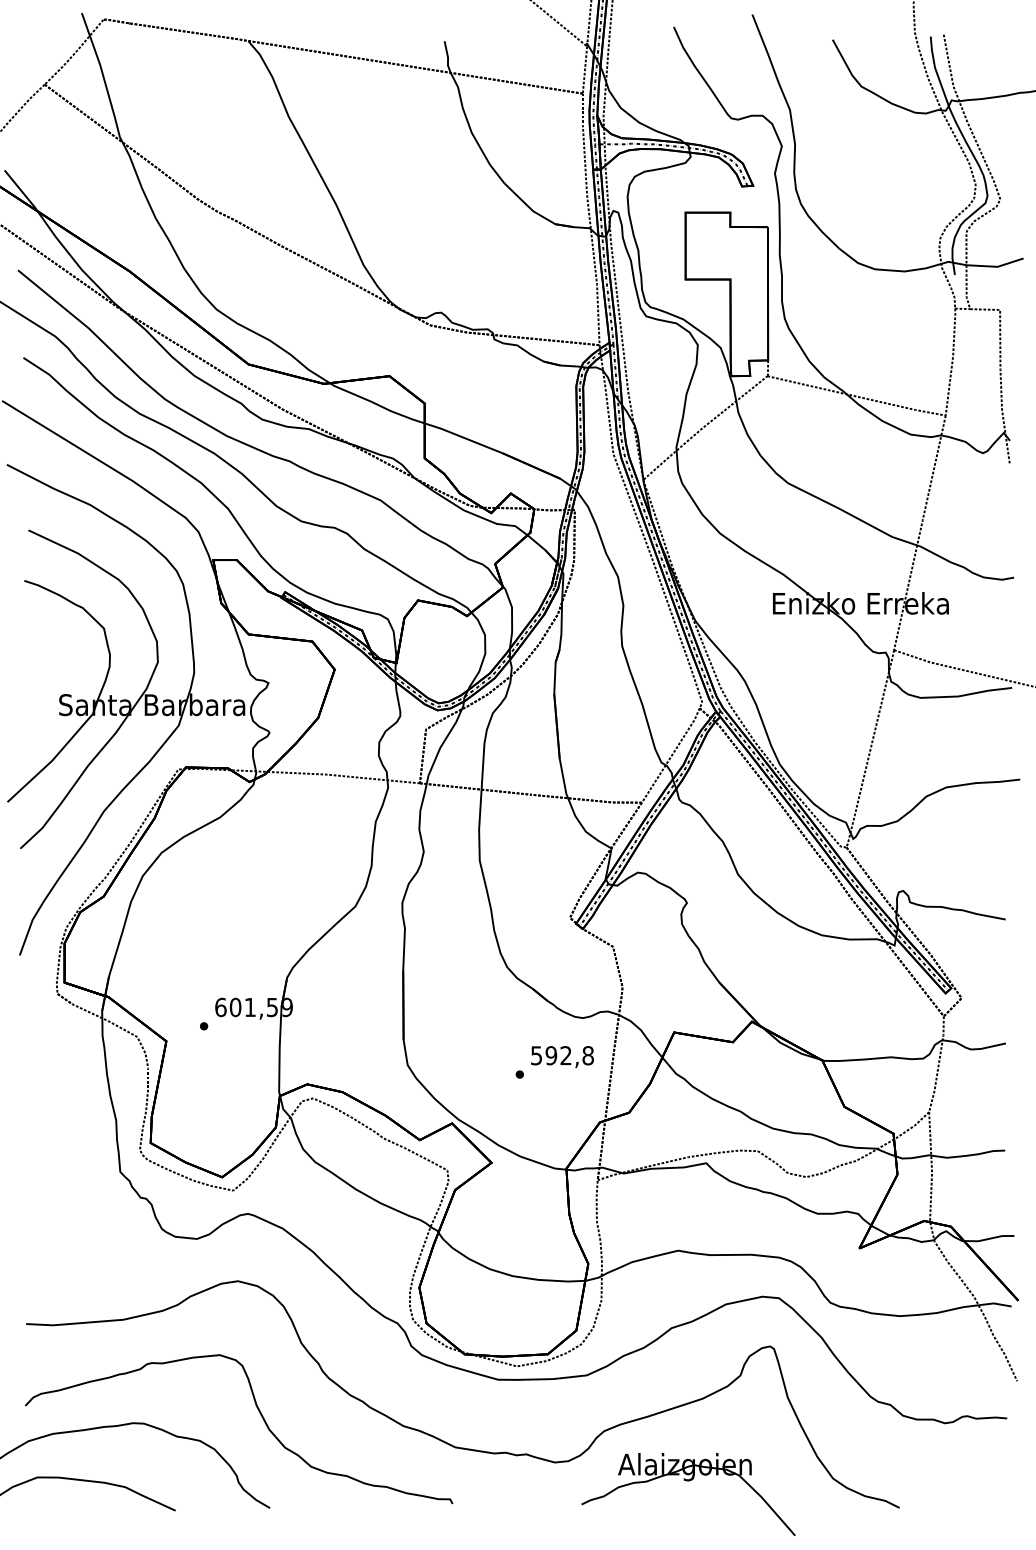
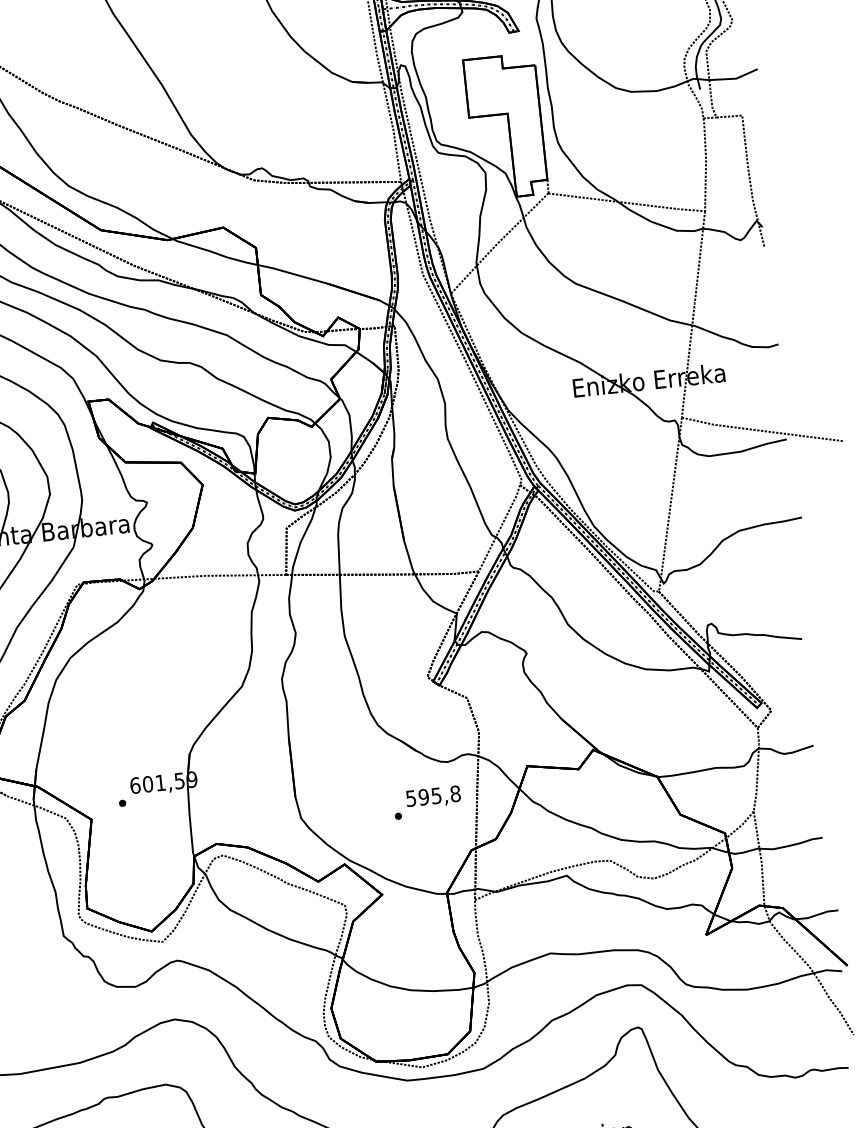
text: (565, 1055) -> (435, 795), 592,8 -> 595,8

